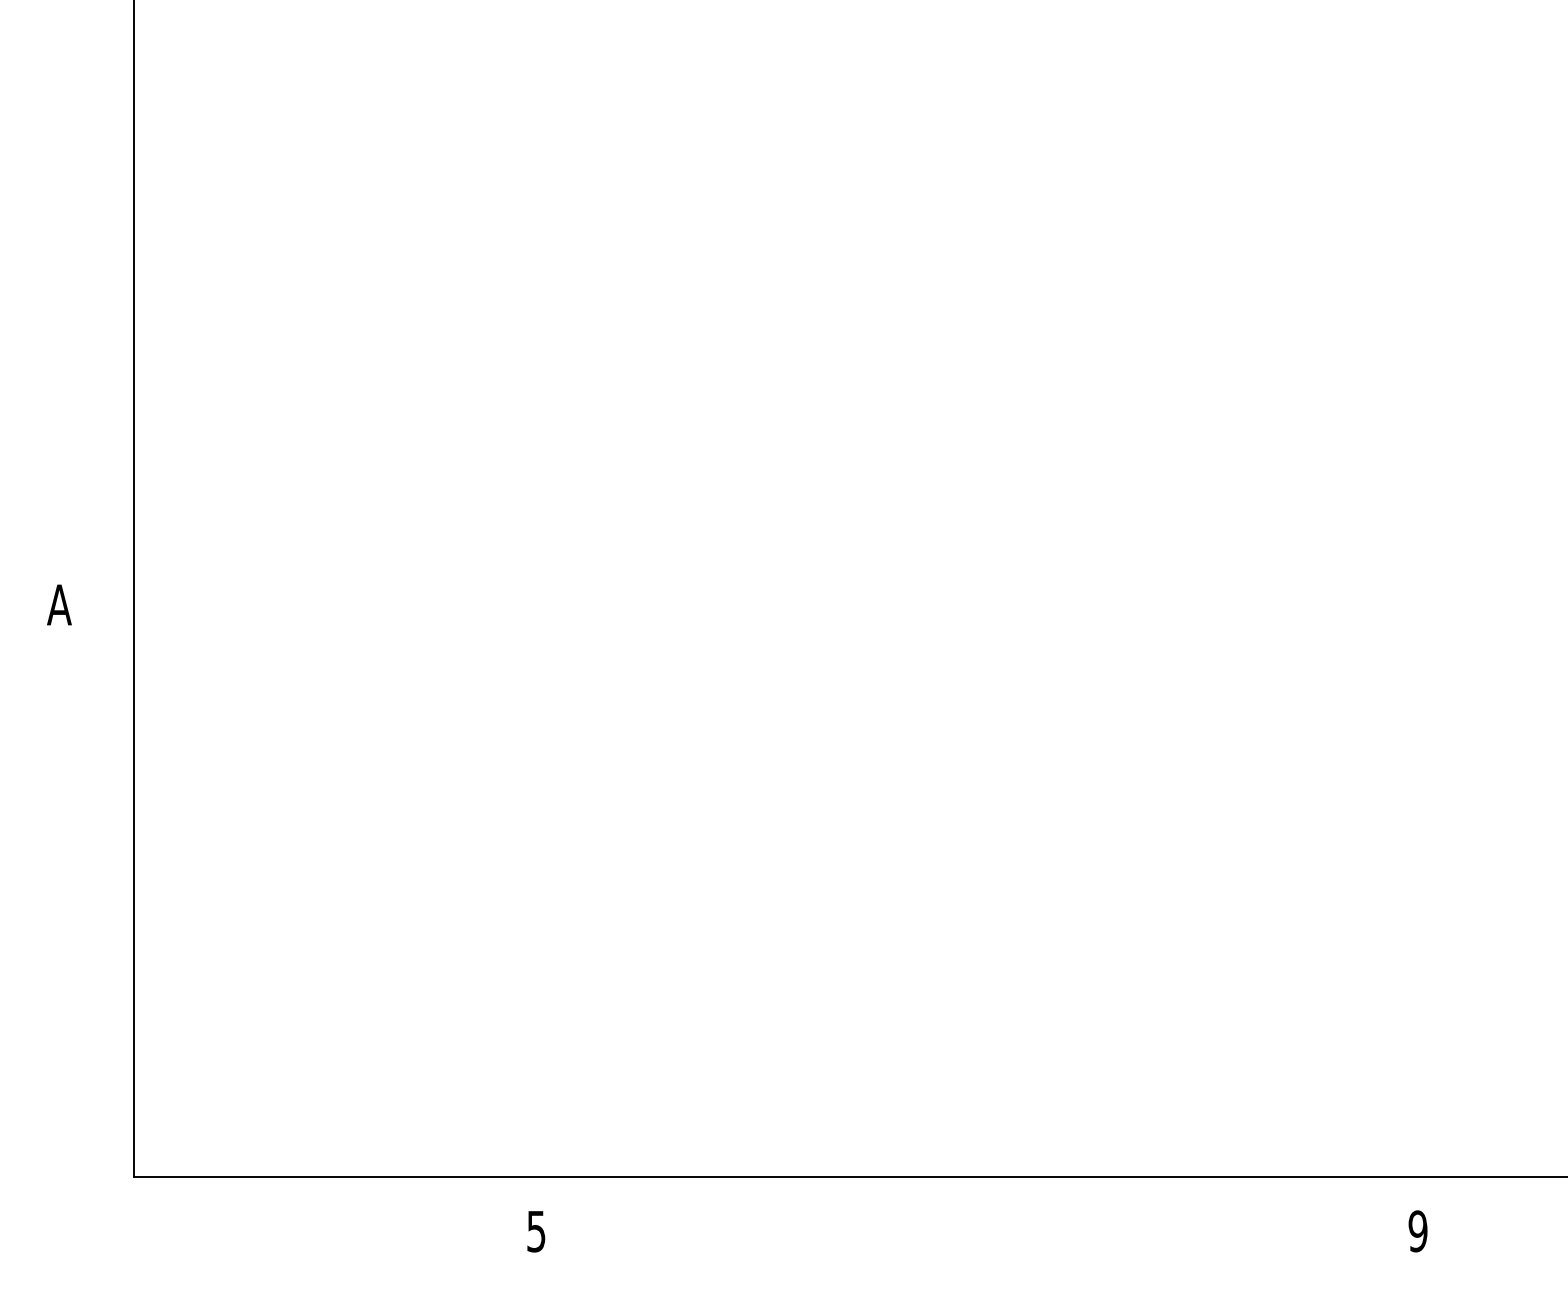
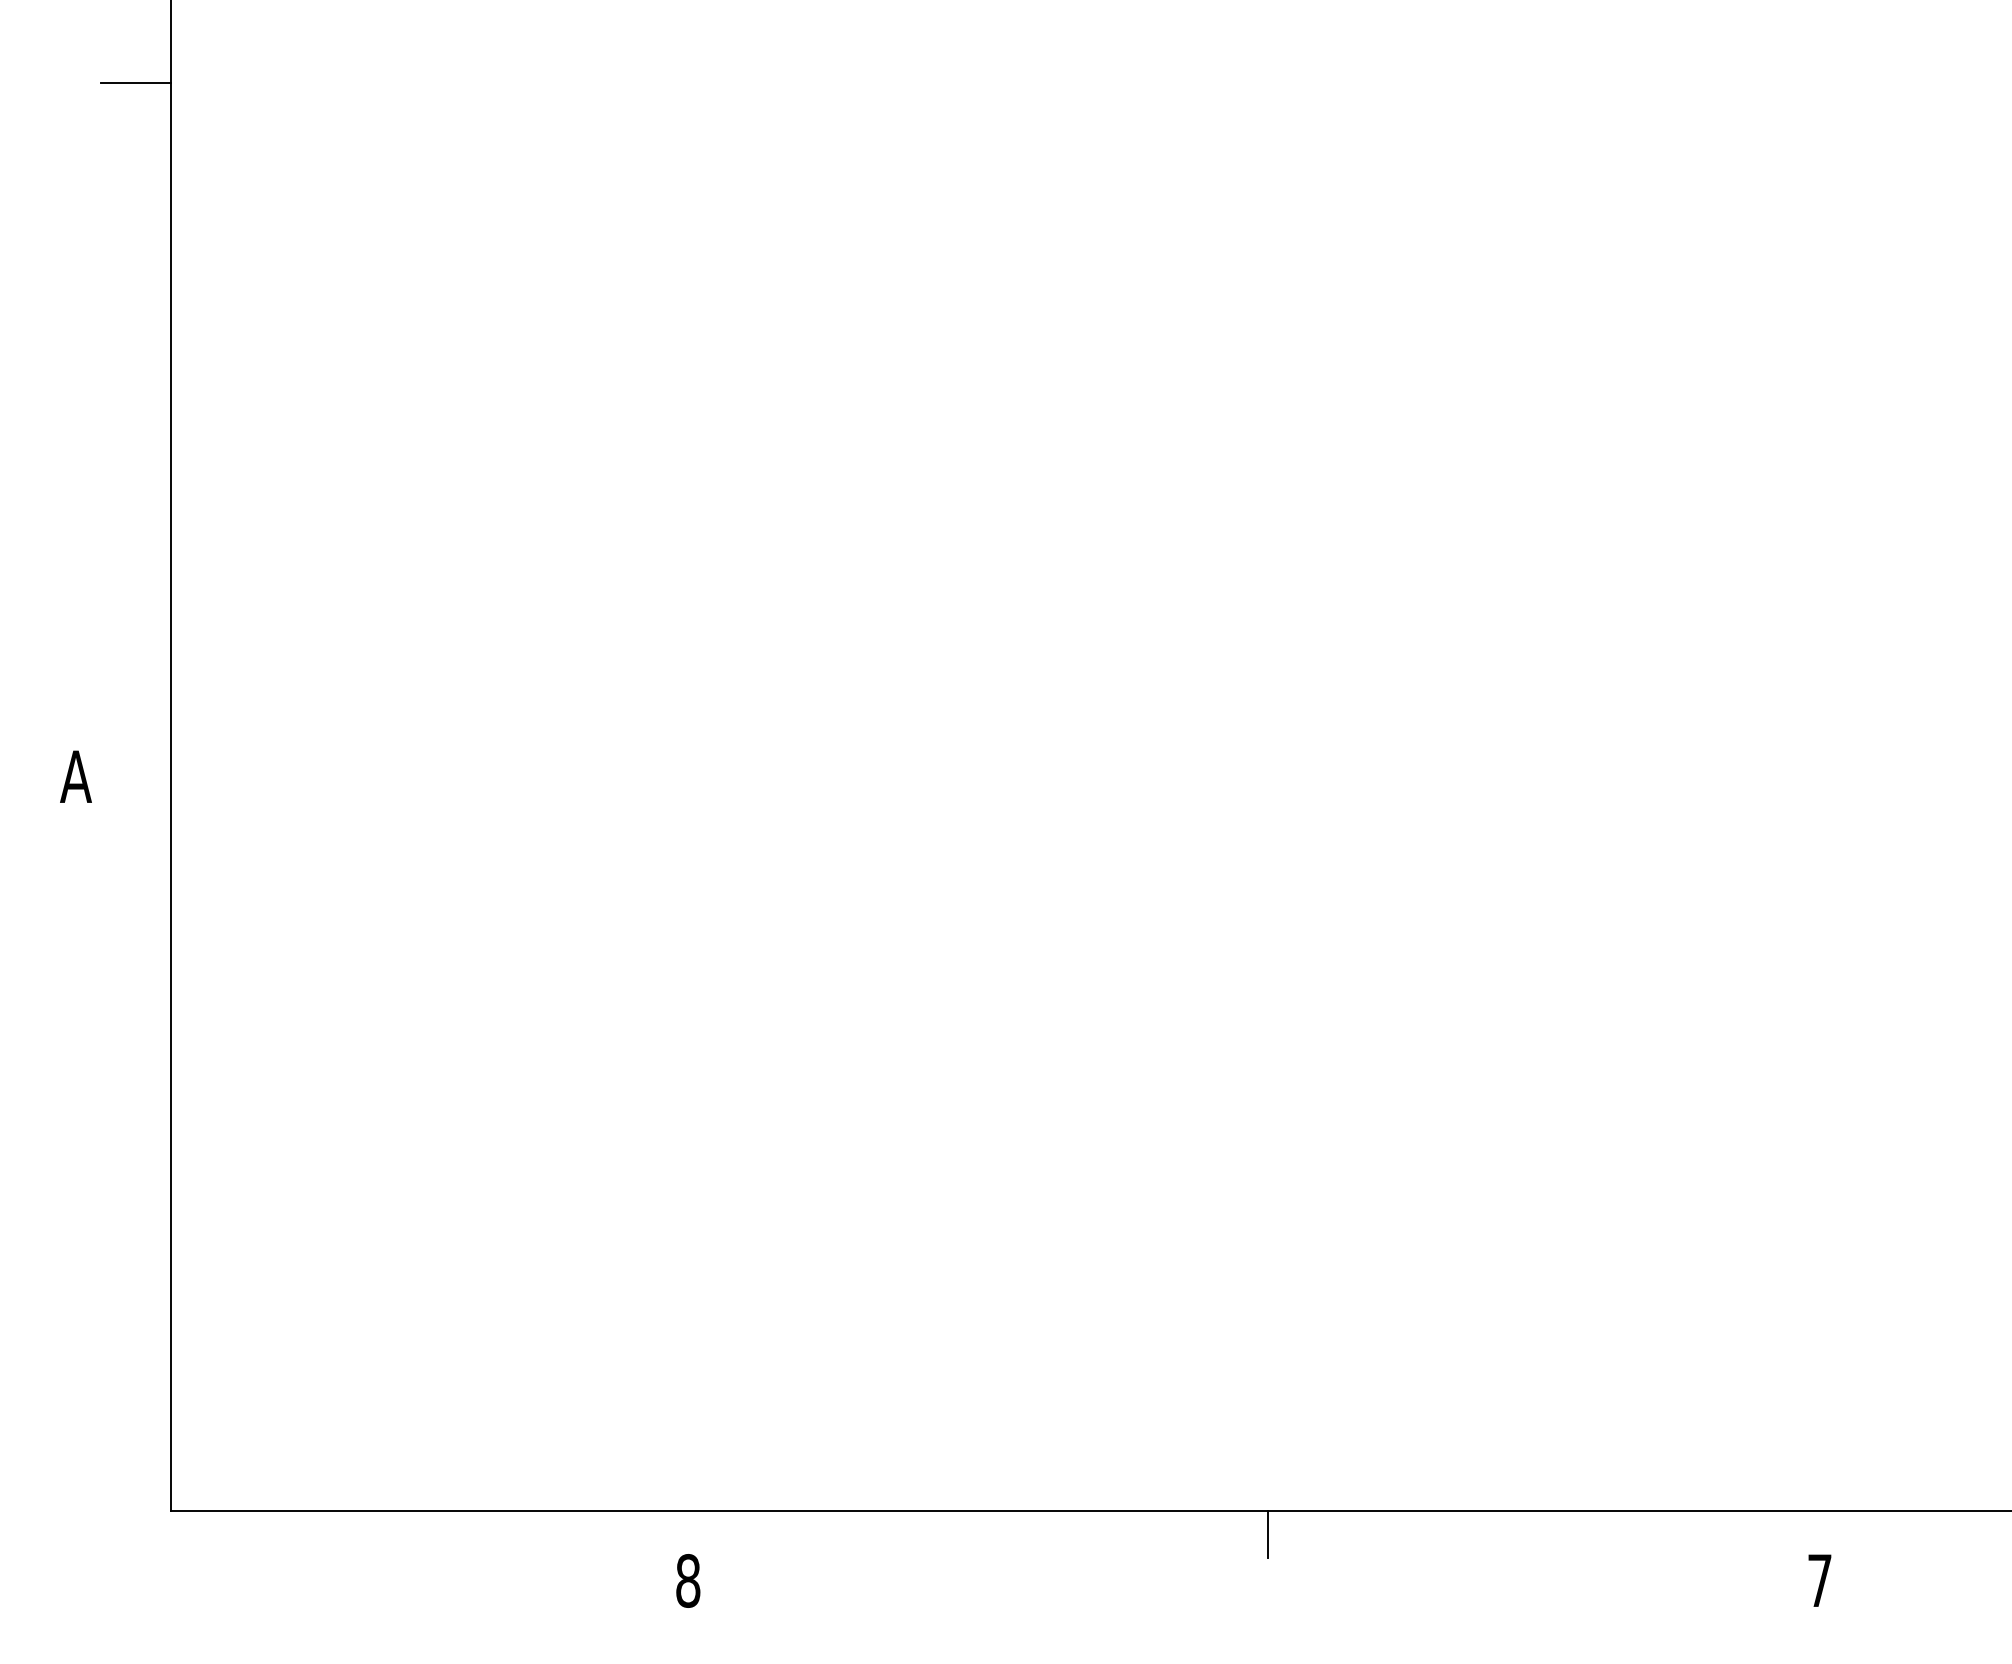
line: (106, 64) -> (136, 82), added
line: (988, 1195) -> (1268, 1534), added
text: (536, 1231) -> (688, 1580), 5 -> 8
text: (1417, 1231) -> (1819, 1580), 9 -> 7

